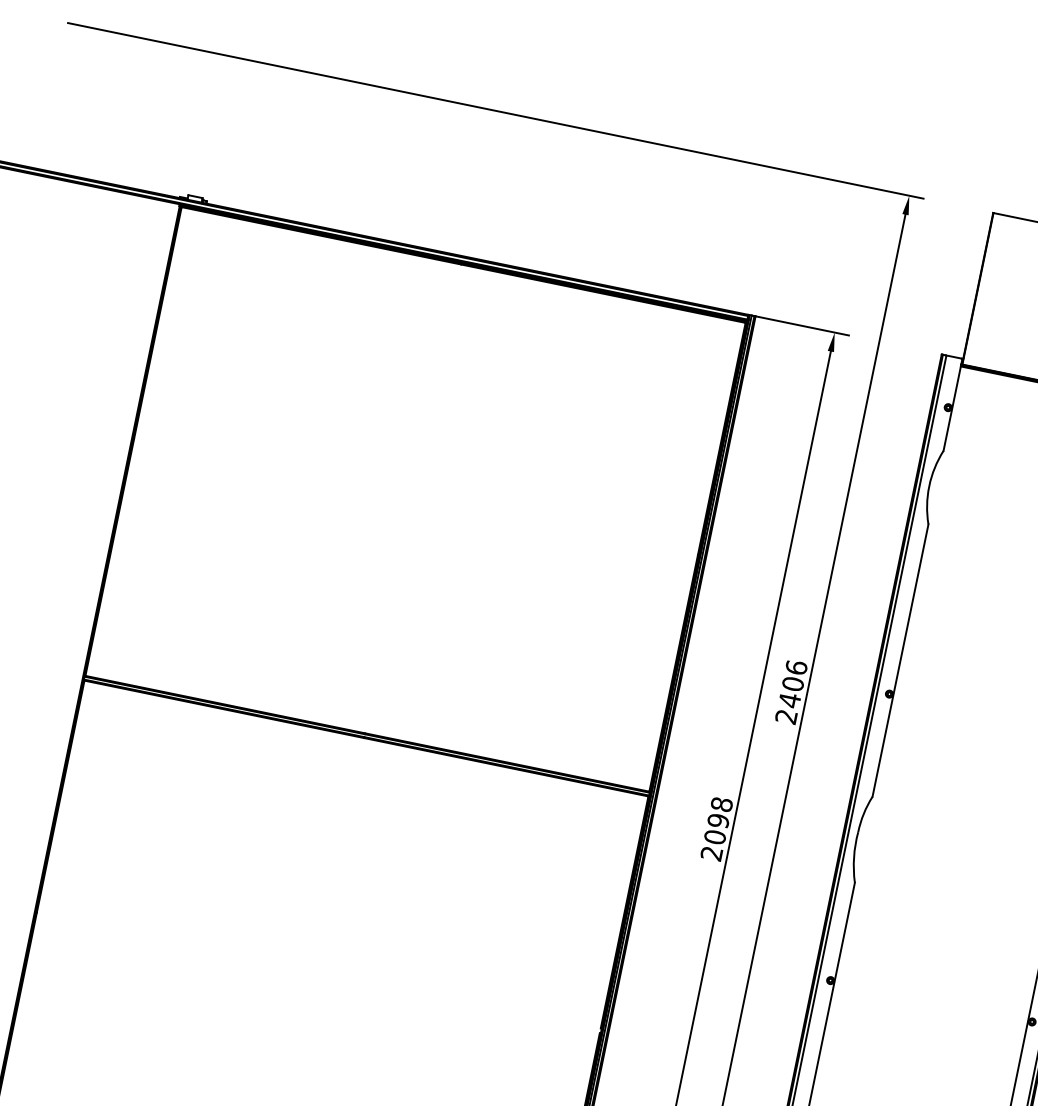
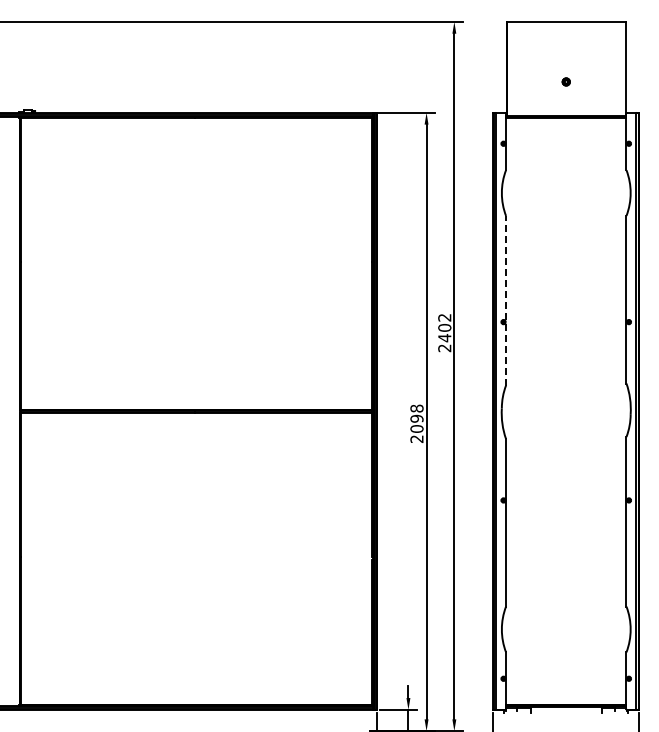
line: (901, 660) -> (506, 300), solid -> dashed
text: (796, 667) -> (444, 317), 2406 -> 2402

